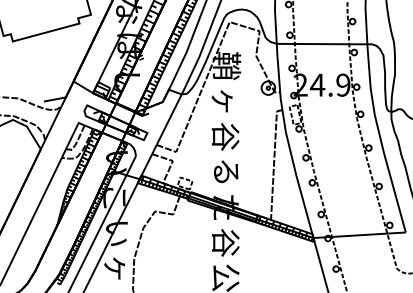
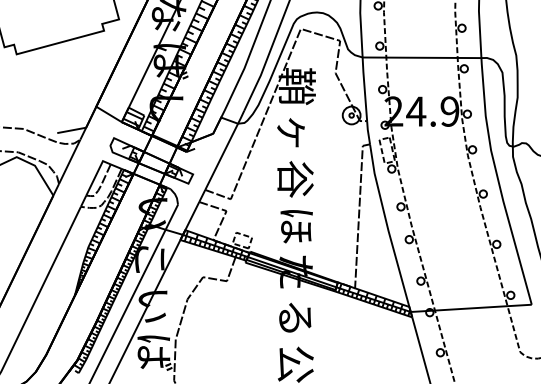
text: (226, 172) -> (296, 226), る -> ほ
text: (225, 242) -> (295, 317), 谷 -> る
text: (117, 269) -> (153, 353), ヶ -> ば

